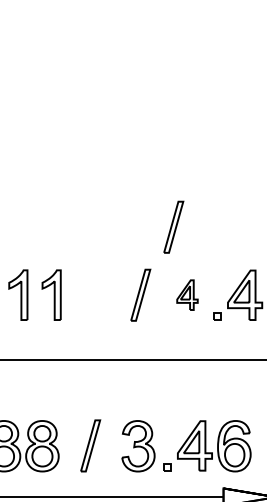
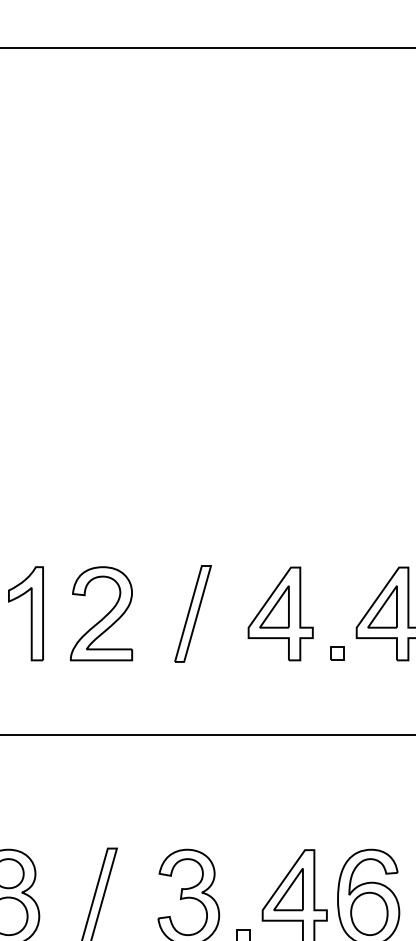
part: (173, 226) -> (254, 484), removed
part: (91, 294) -> (100, 612), added
part: (187, 294) -> (280, 612), size x1.67

